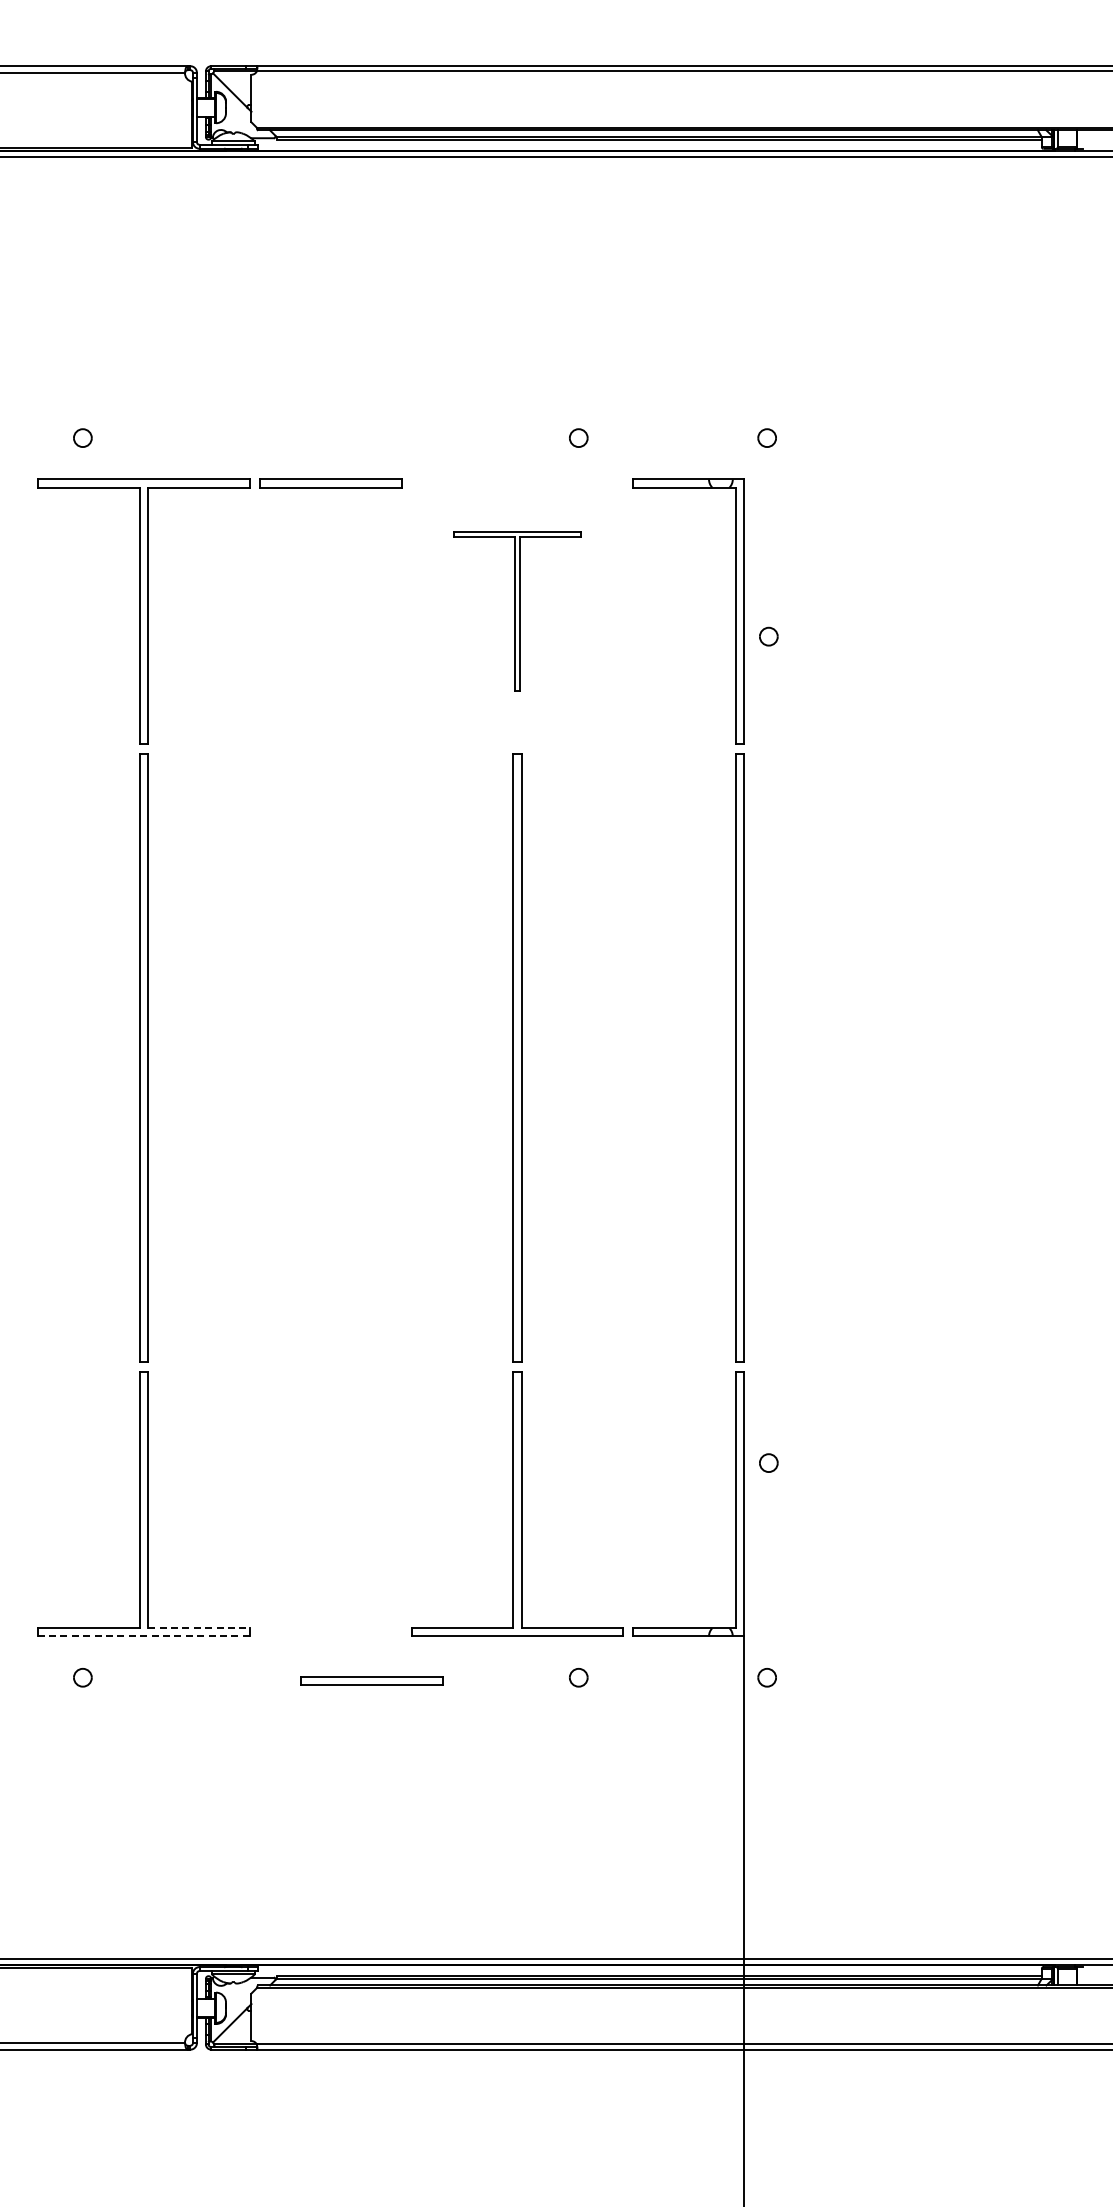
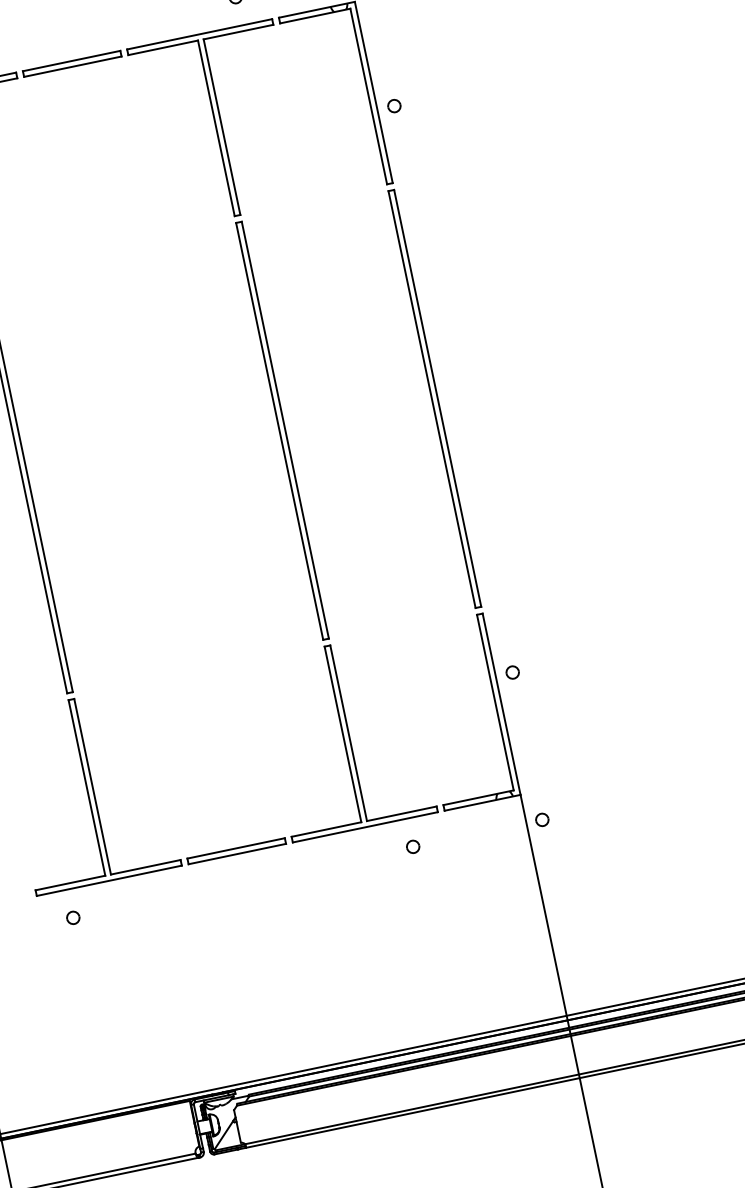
part: (517, 611) -> (218, 124), size x1.67
line: (199, 1628) -> (146, 867), dashed -> solid
line: (144, 1636) -> (109, 880), dashed -> solid
part: (371, 1680) -> (236, 850), moved

